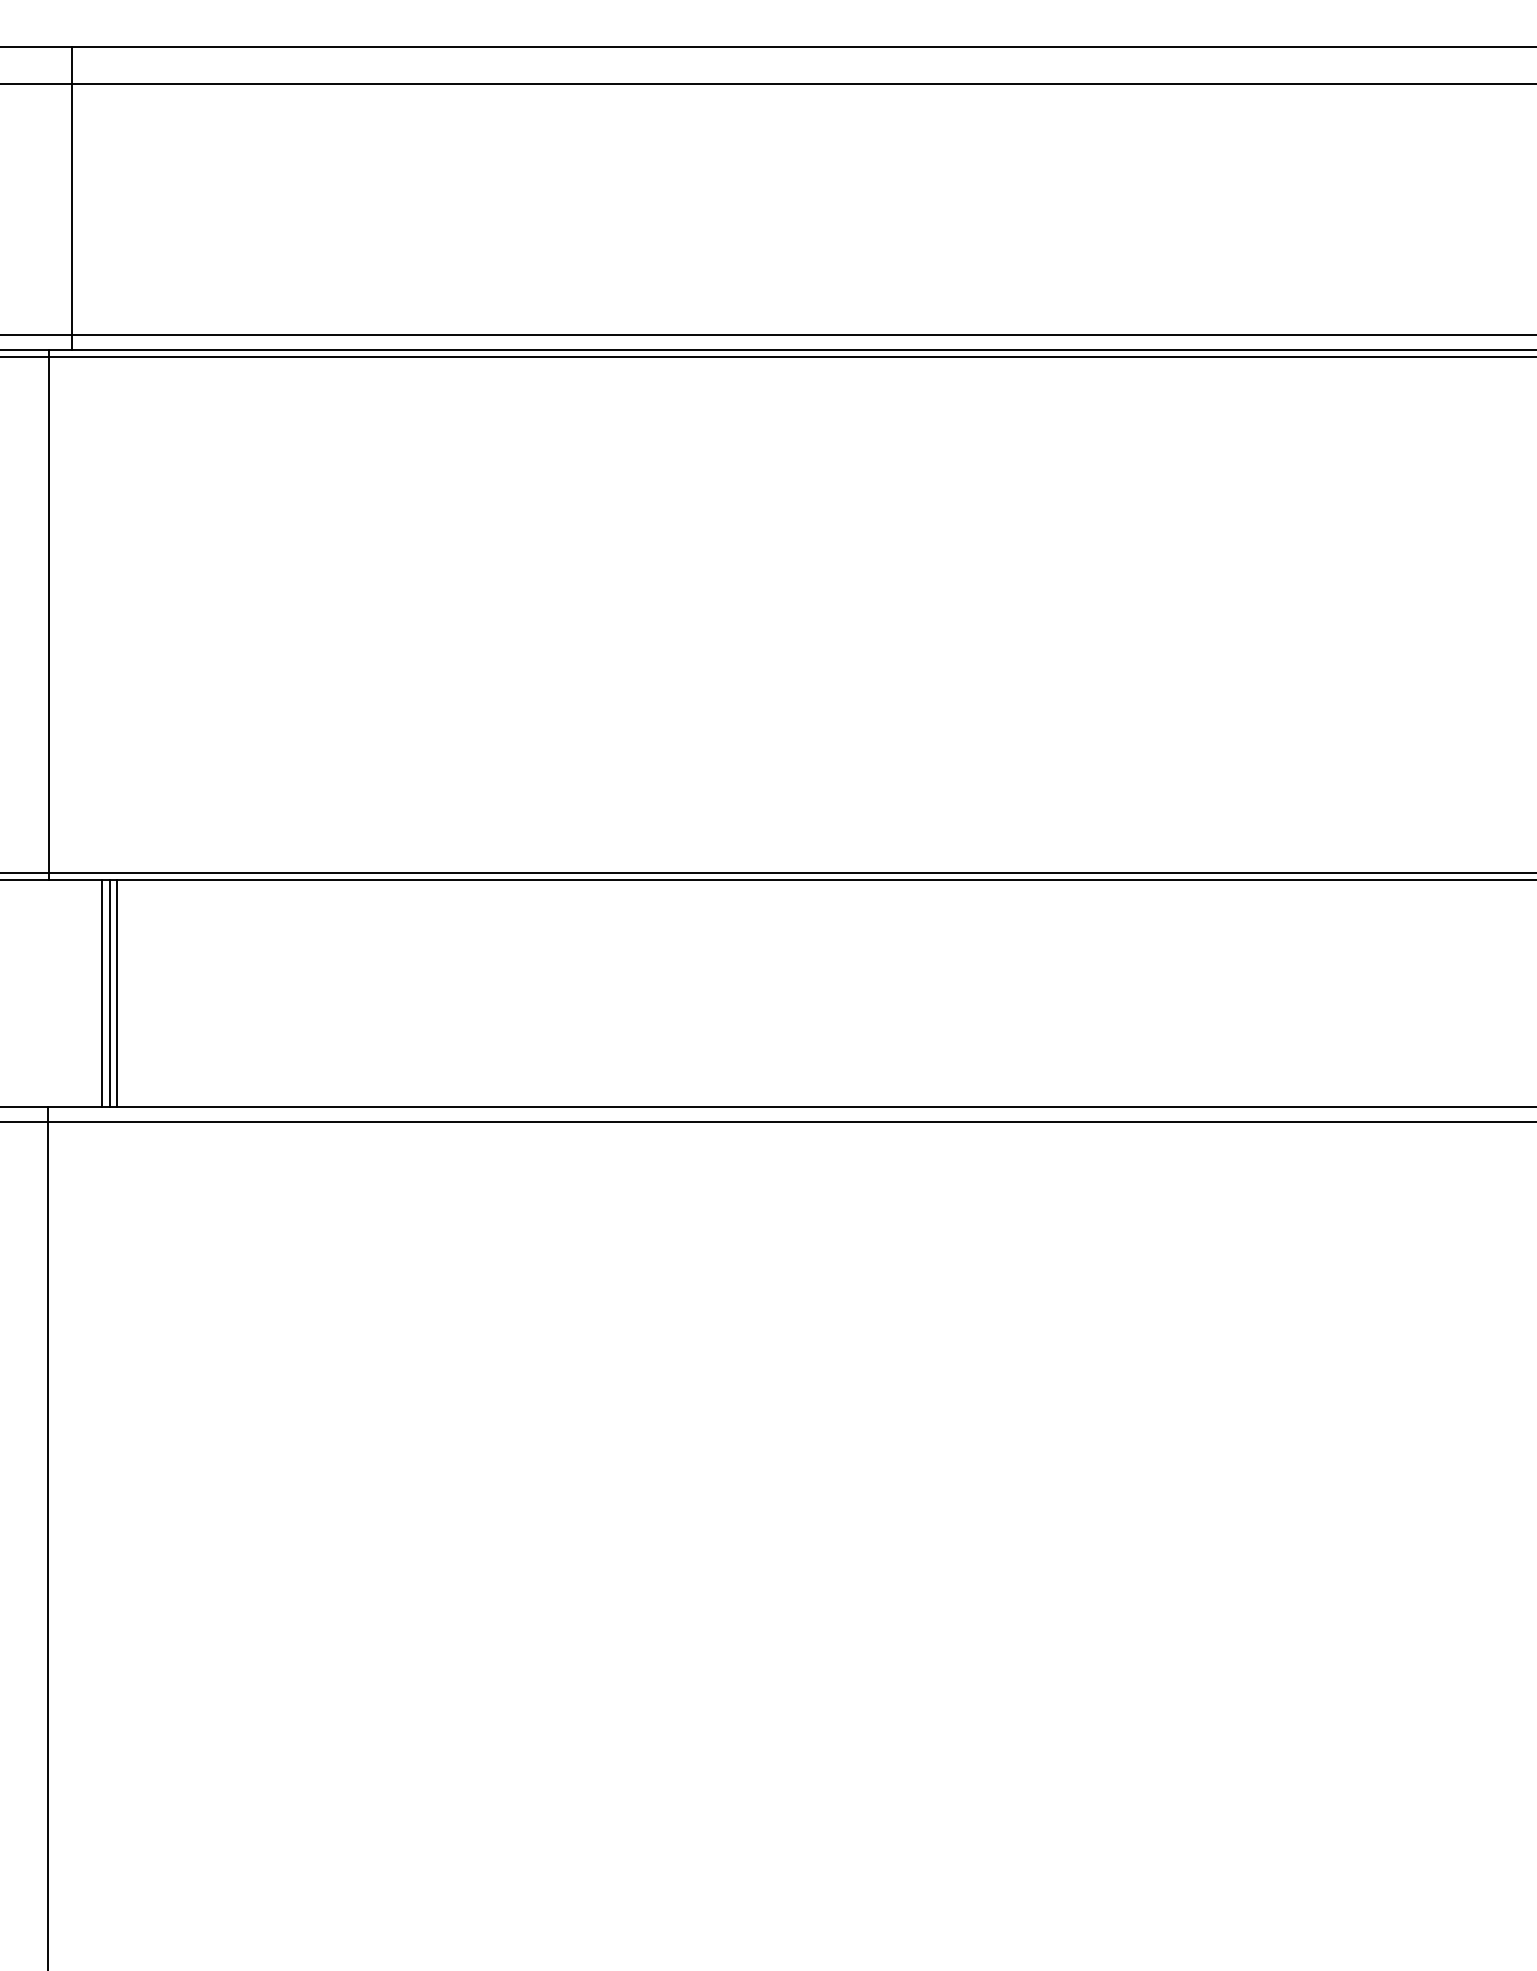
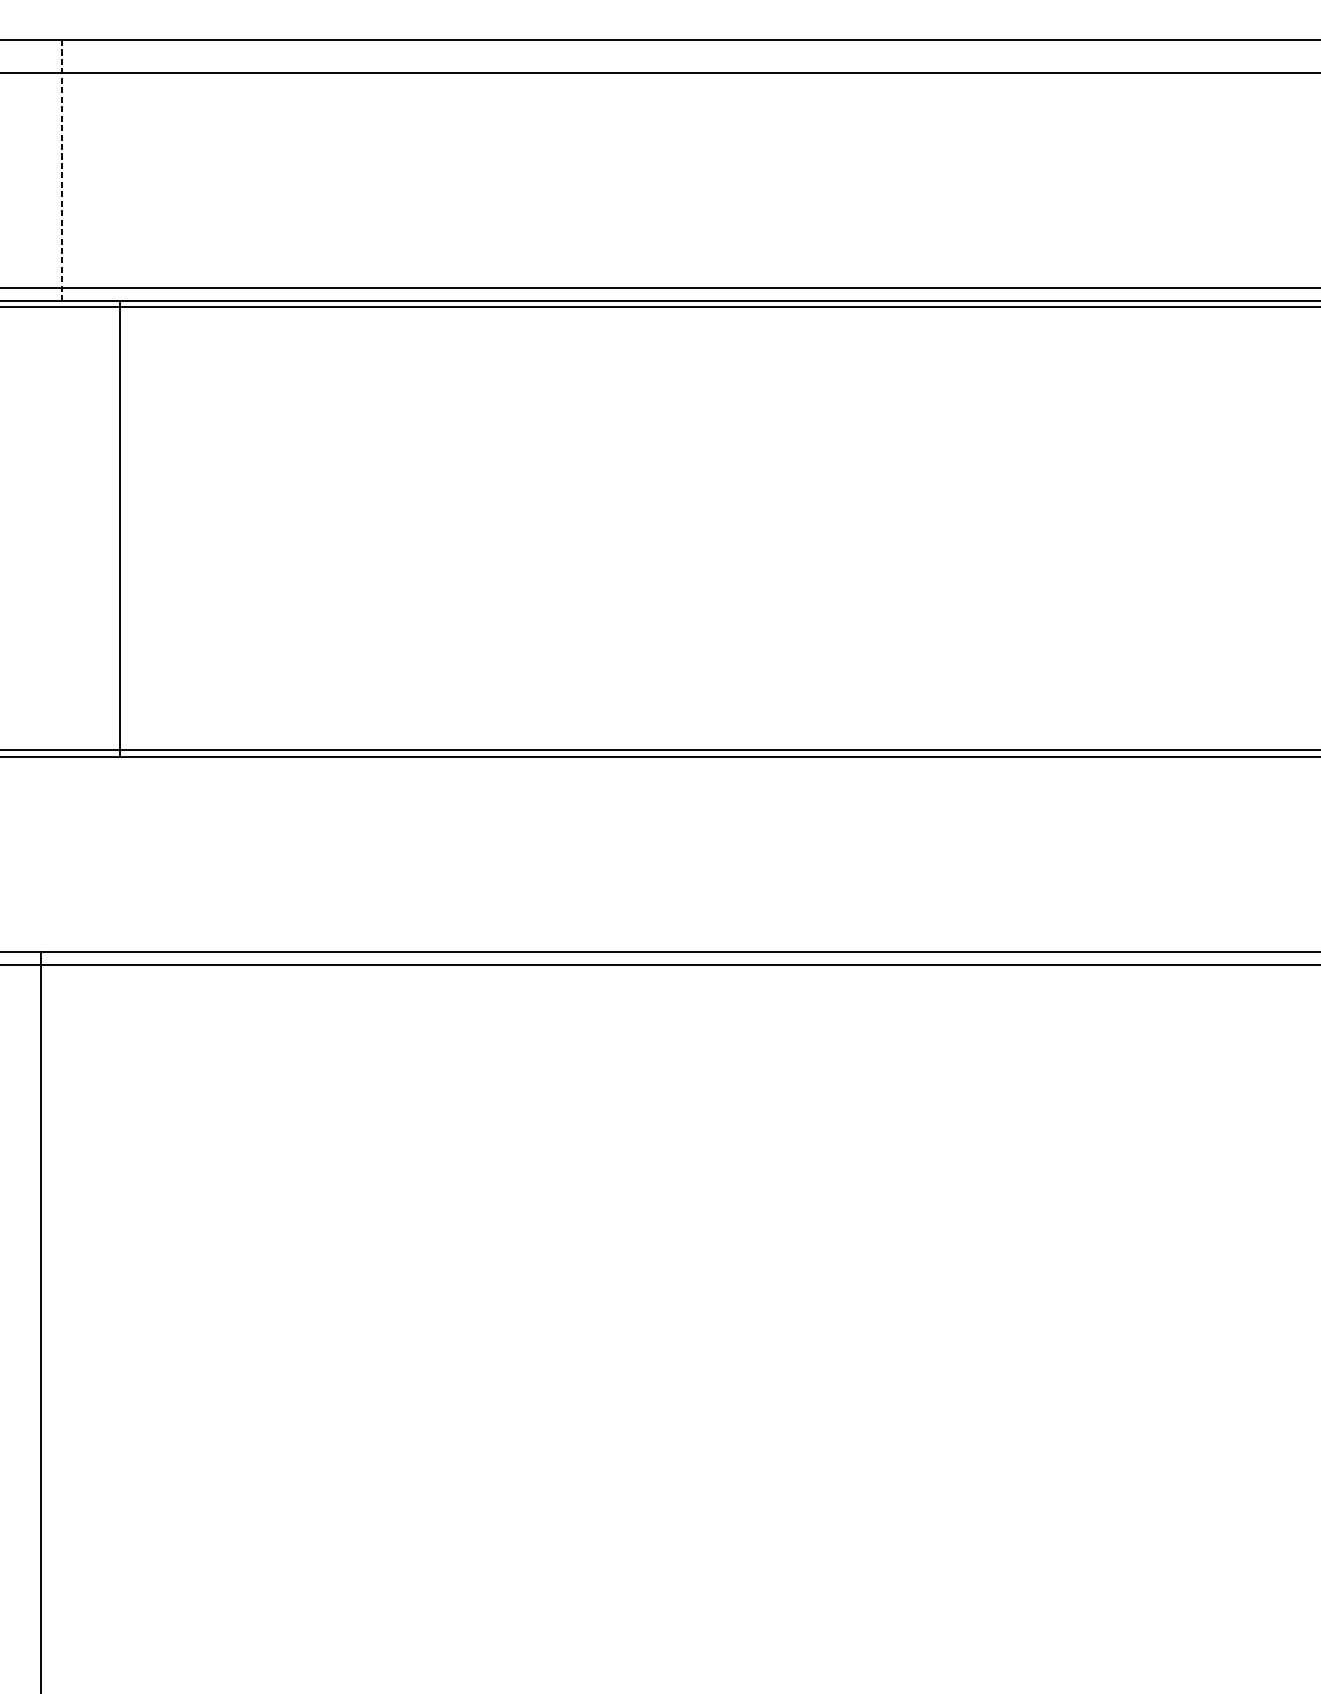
line: (71, 198) -> (61, 170), solid -> dashed
line: (49, 614) -> (120, 528), moved
line: (102, 993) -> (88, 853), removed
line: (109, 993) -> (94, 853), removed
line: (117, 993) -> (101, 853), removed

